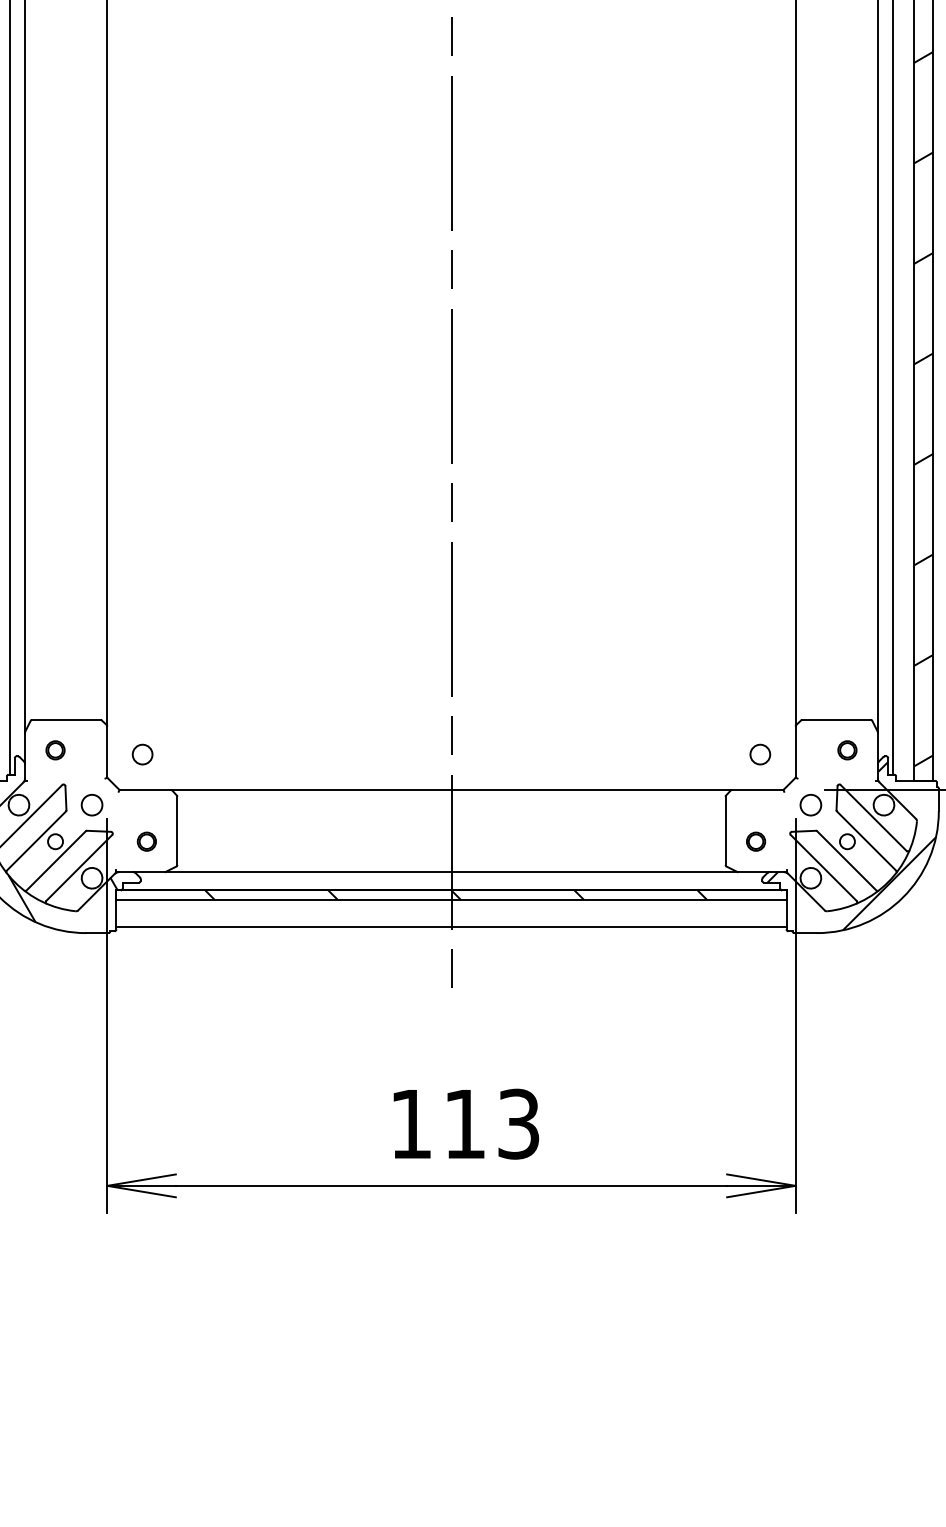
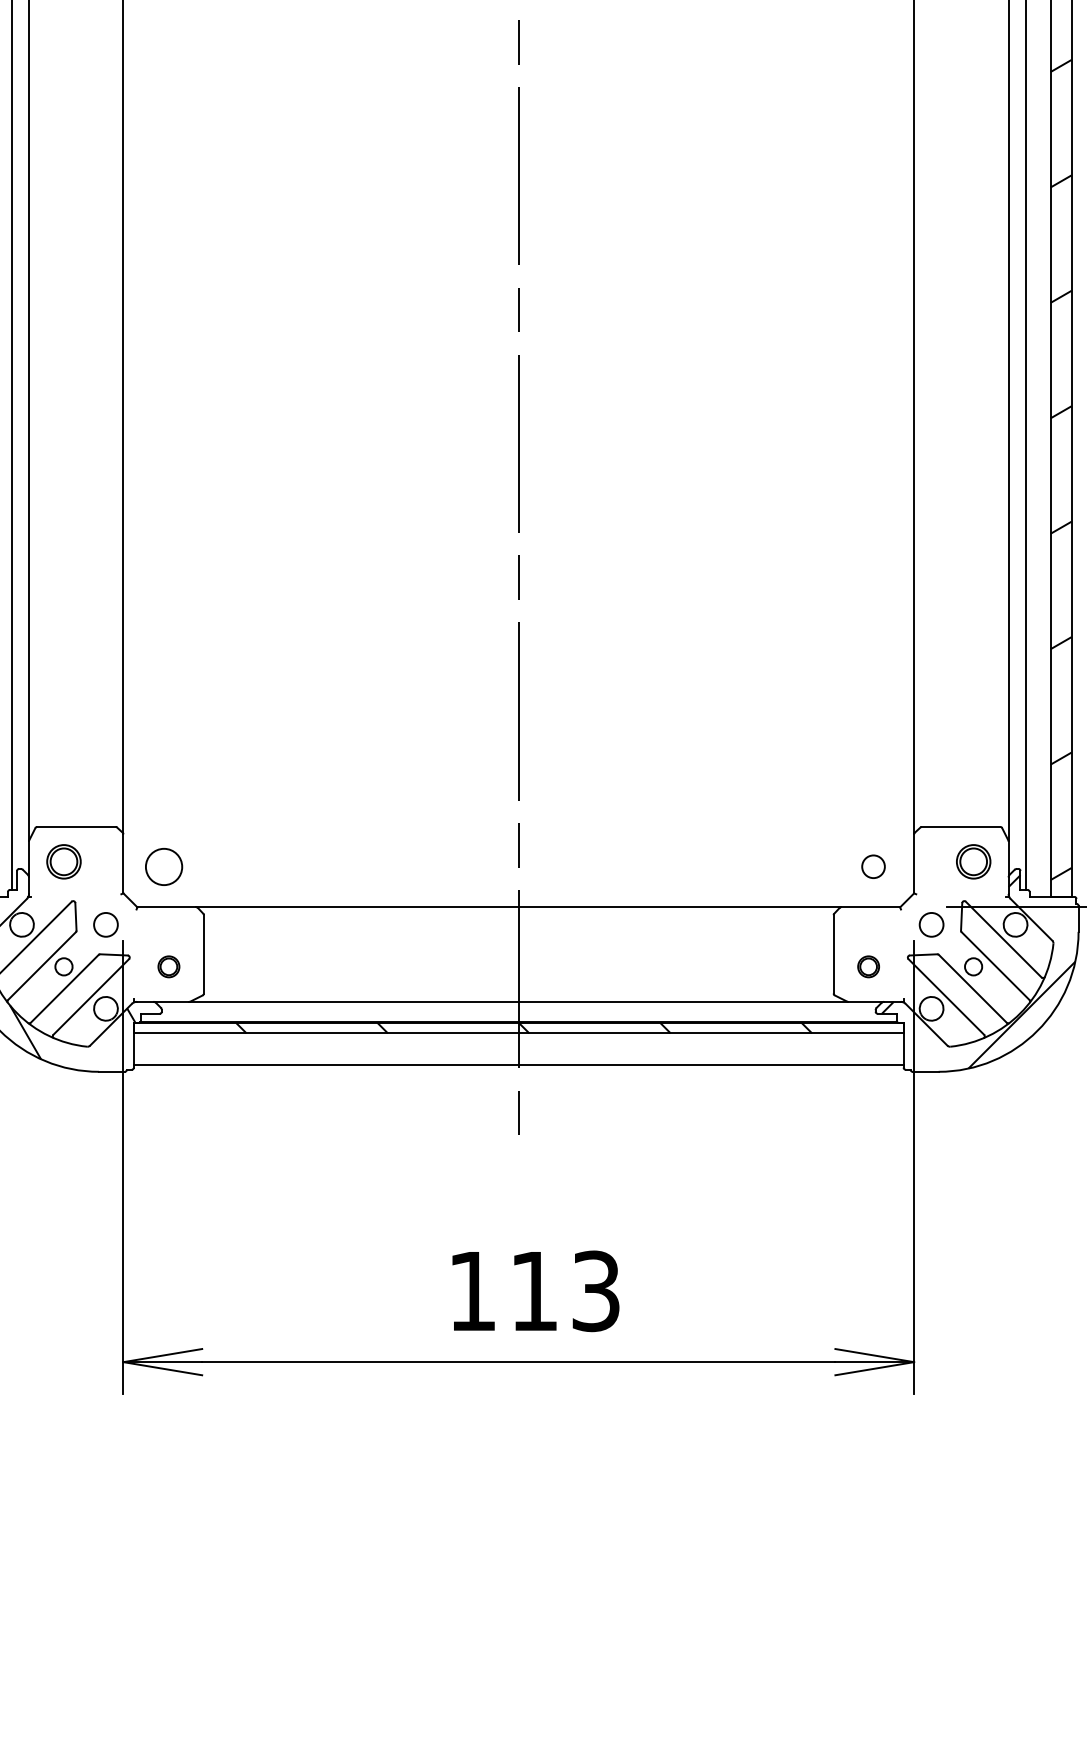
part: (55, 750) -> (63, 861), size x1.6
part: (847, 750) -> (973, 861), size x1.6
circle: (142, 754) -> (163, 866), size x1.6

